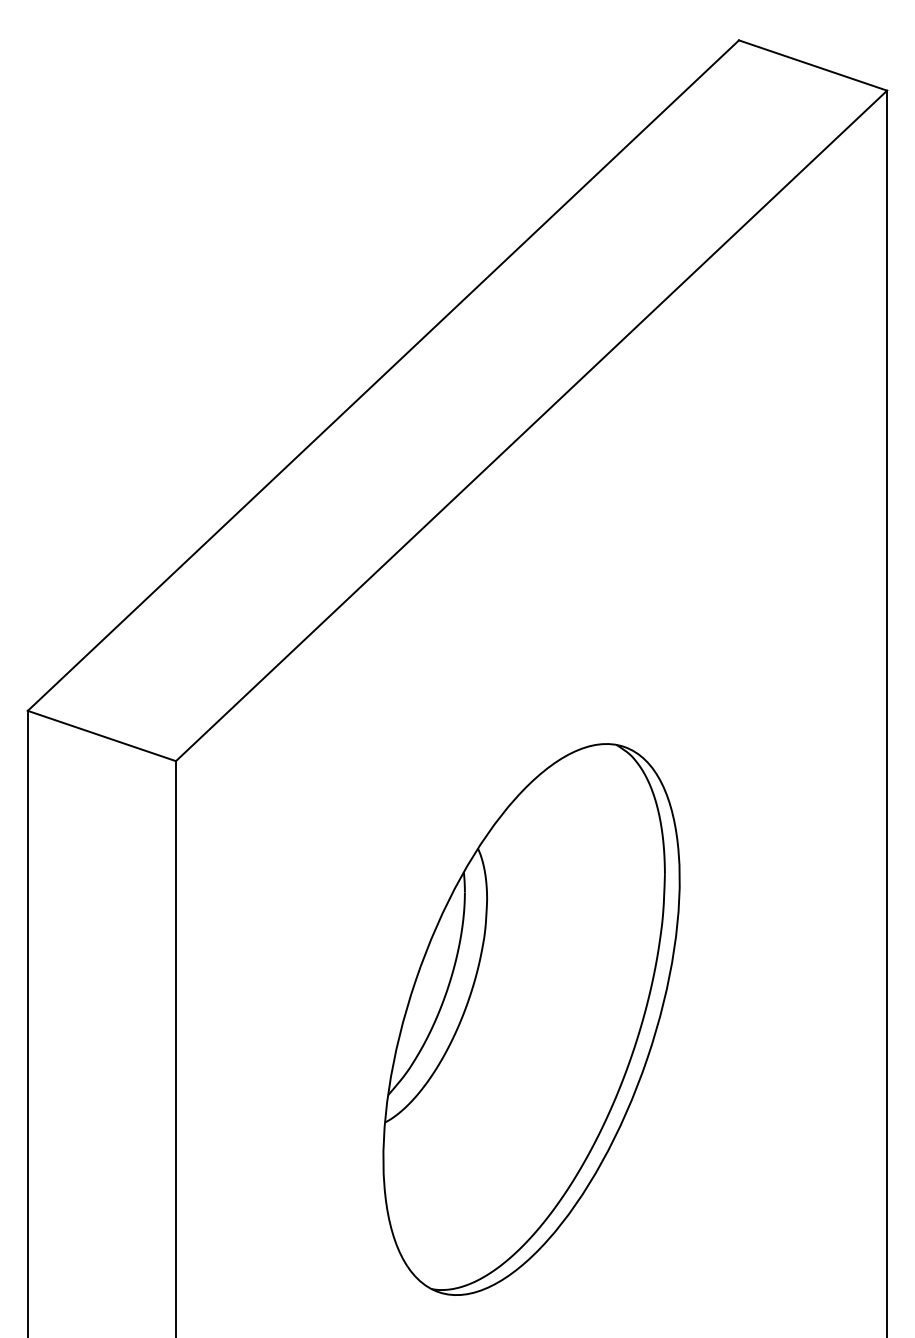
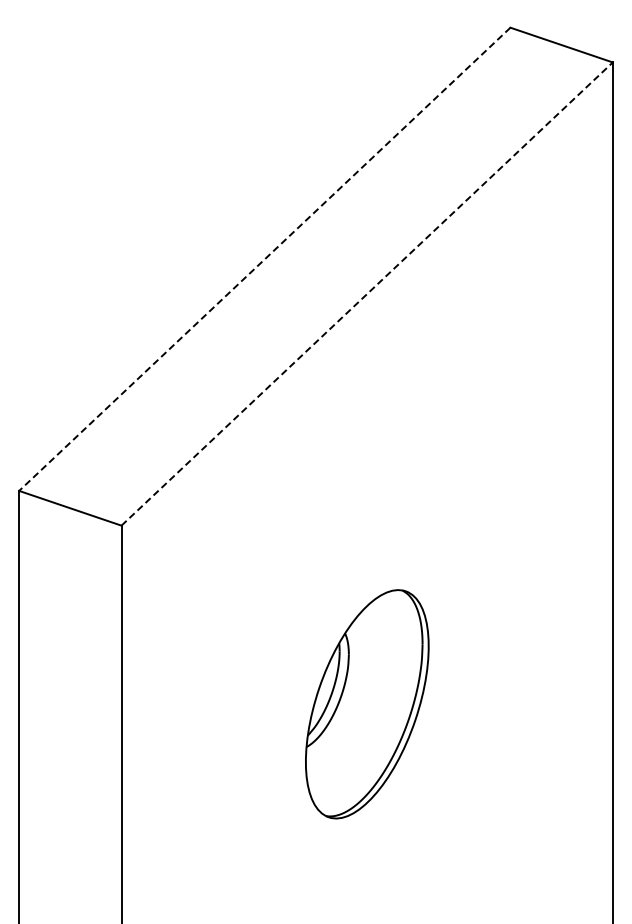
line: (382, 375) -> (264, 259), solid -> dashed
line: (532, 426) -> (367, 294), solid -> dashed
part: (532, 1020) -> (367, 704), size x0.6

